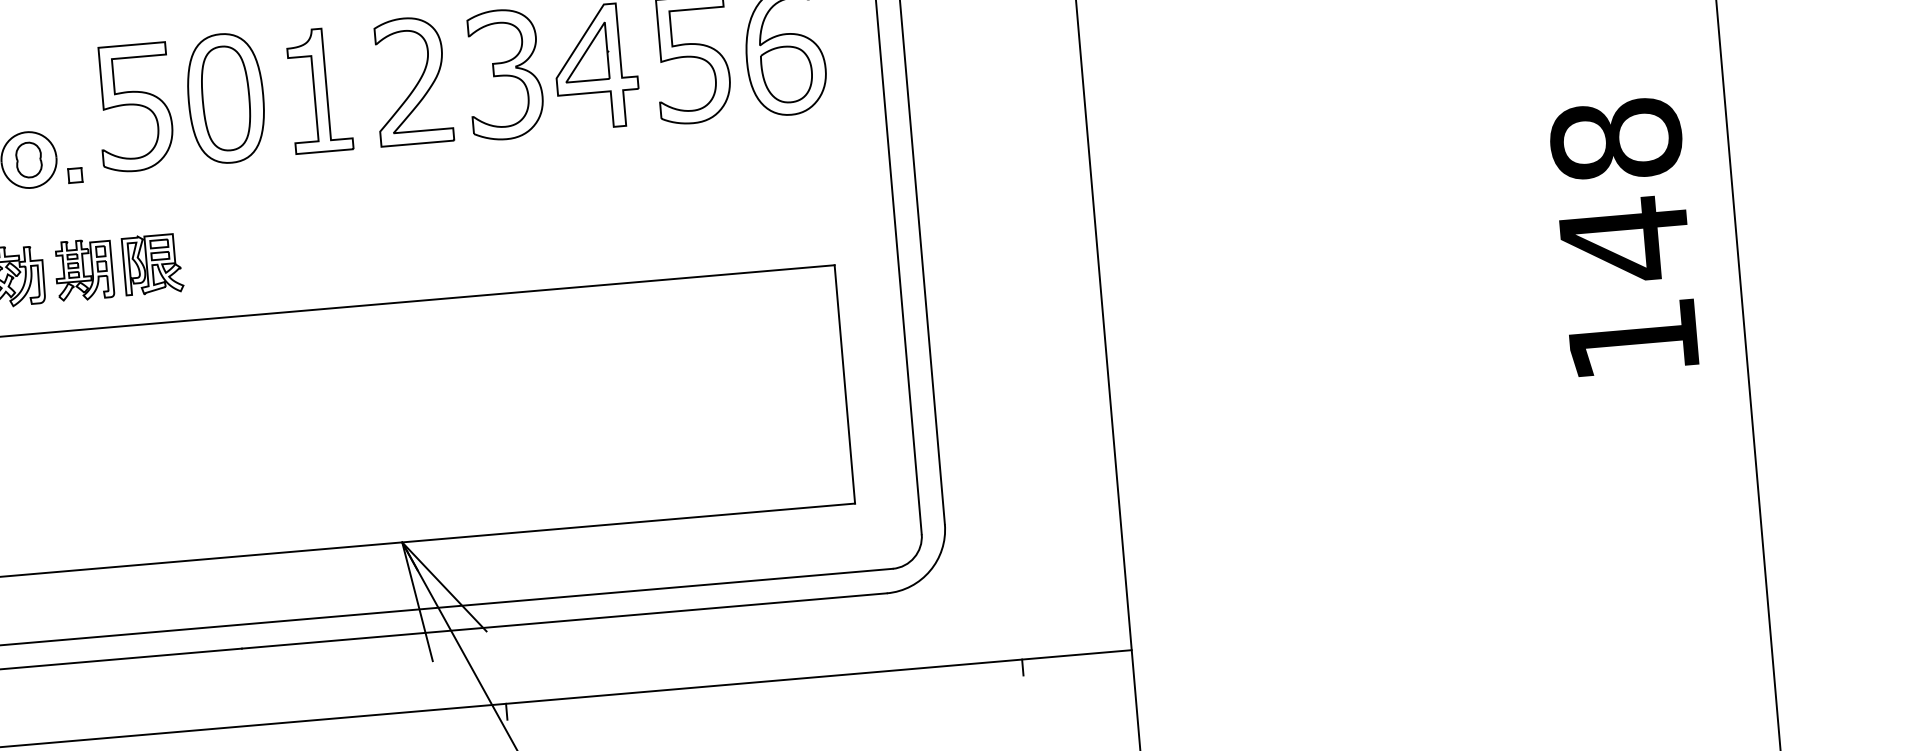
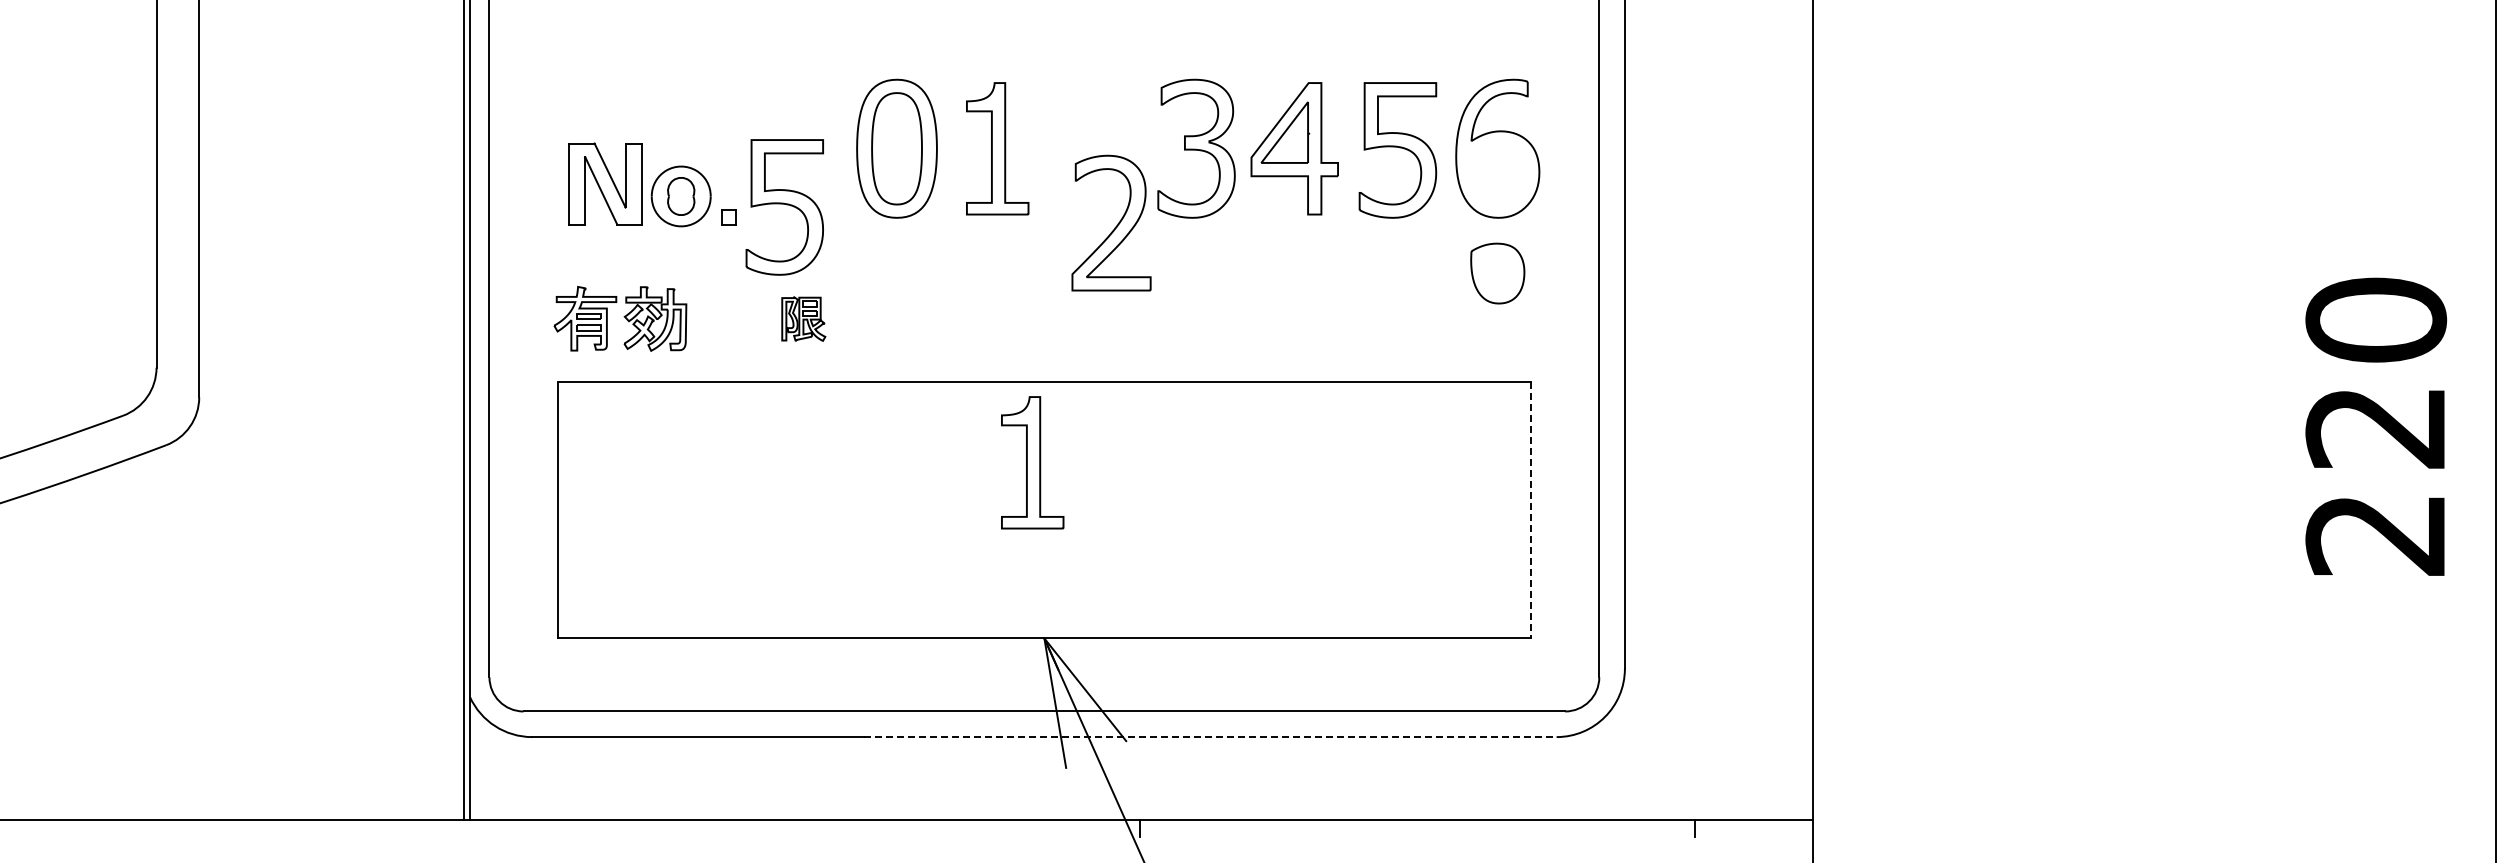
curve: (765, 81) -> (1474, 279), moved
curve: (416, 83) -> (1115, 226), moved
curve: (136, 105) -> (786, 205), moved
text: (1624, 238) -> (2375, 426), 148 -> 220
part: (152, 263) -> (803, 318), size x0.7
part: (83, 269) -> (729, 318), removed
curve: (372, 380) -> (1027, 462), added
line: (845, 384) -> (1531, 510), solid -> dashed
line: (564, 621) -> (1210, 737), solid -> dashed

